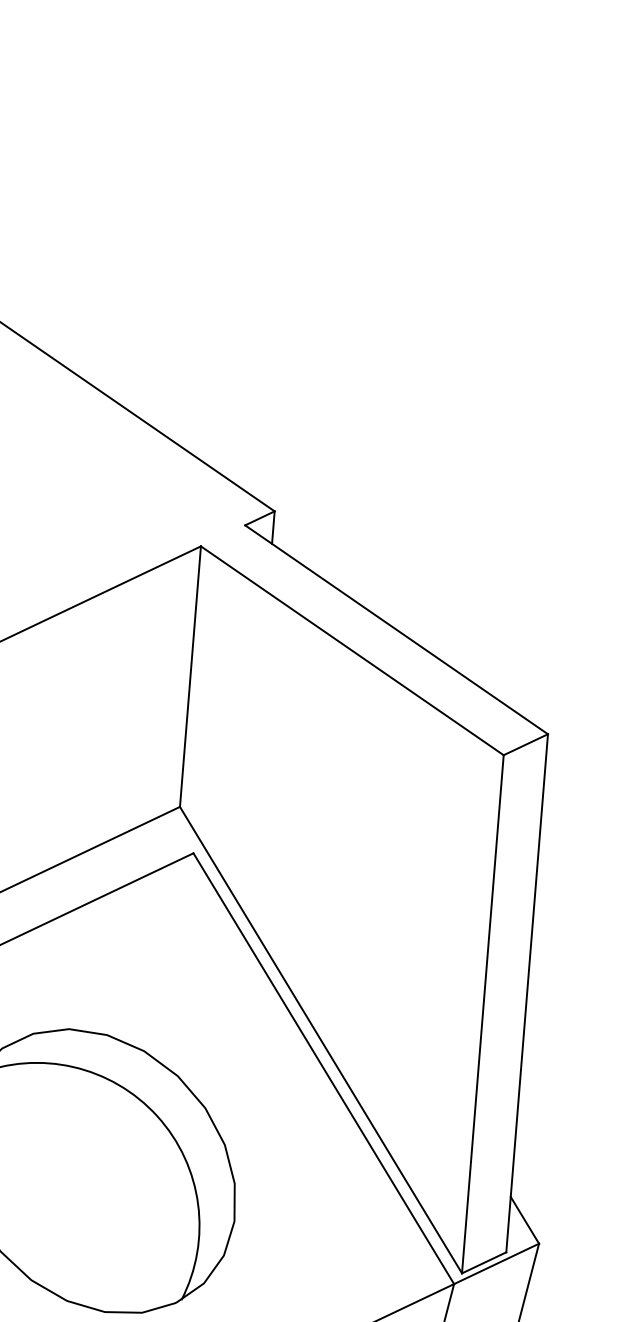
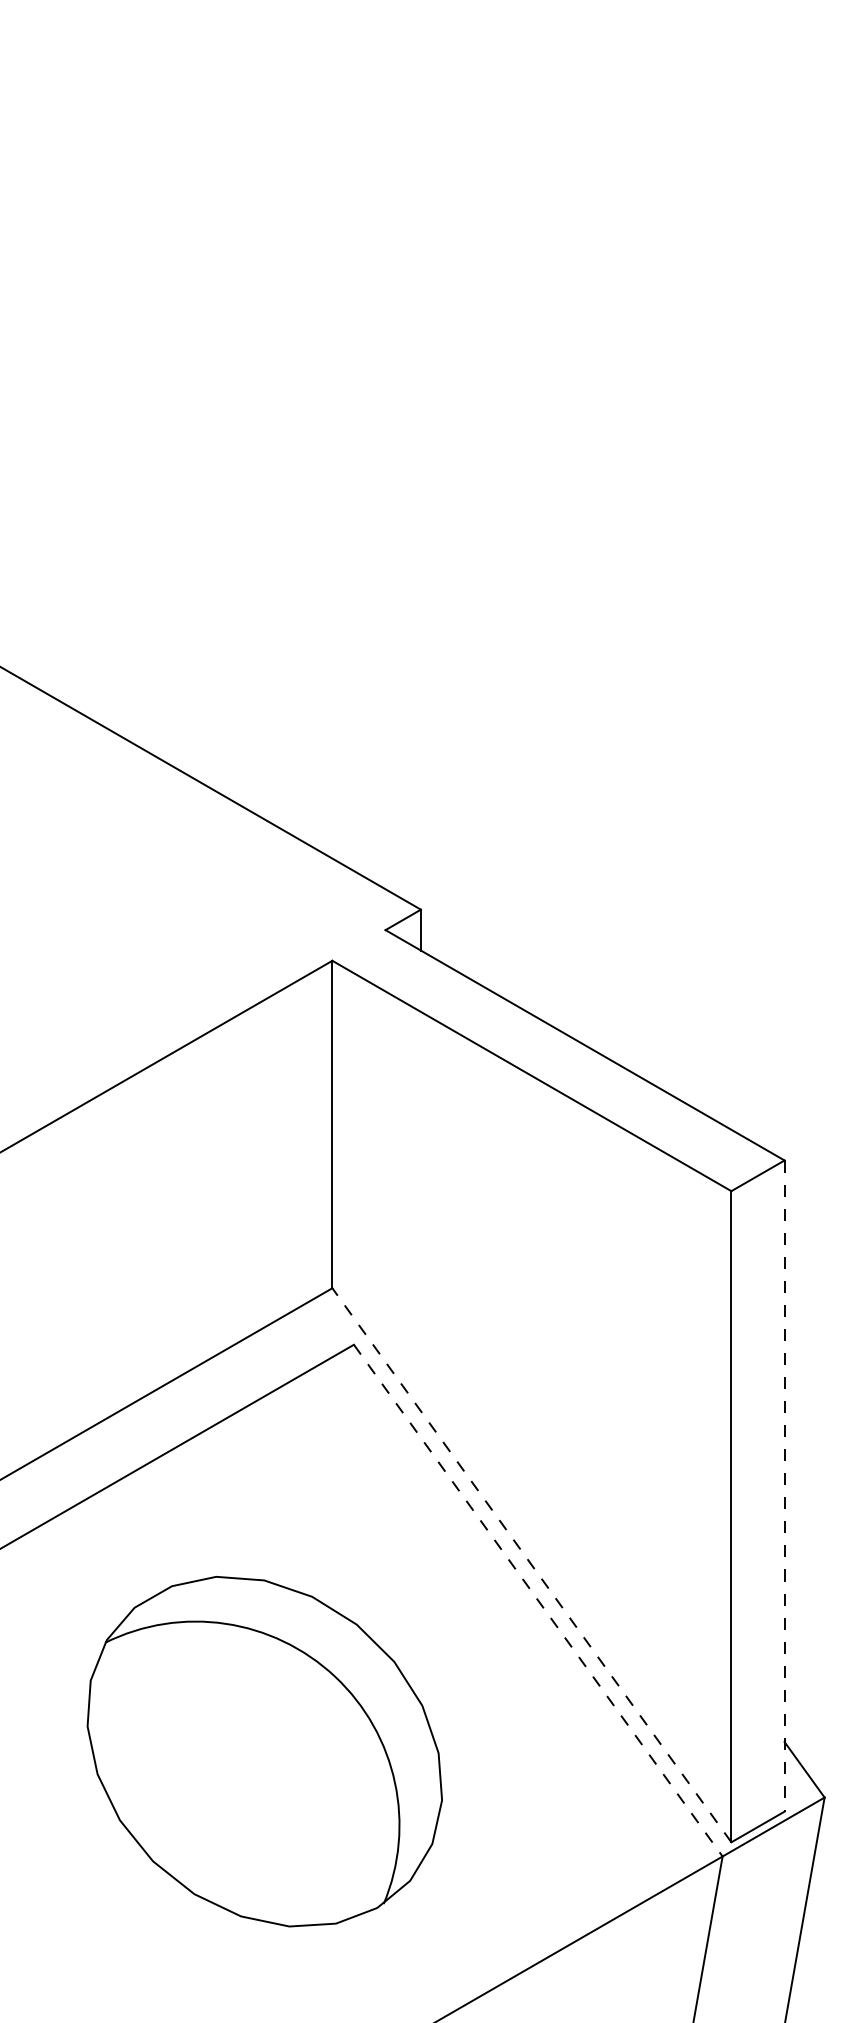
line: (527, 993) -> (784, 1486), solid -> dashed
line: (320, 1039) -> (531, 1564), solid -> dashed
line: (323, 1069) -> (538, 1601), solid -> dashed

